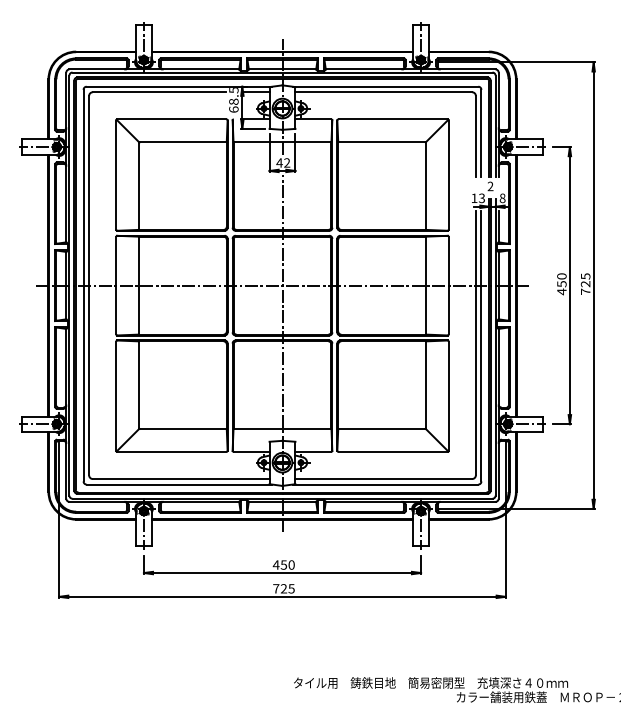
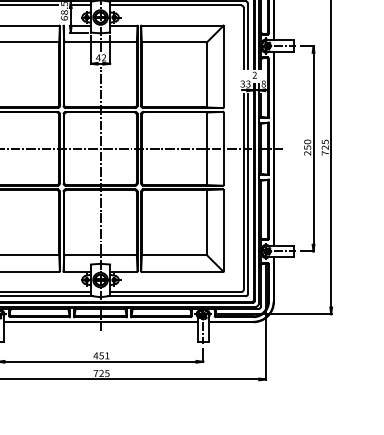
text: (474, 198) -> (242, 84), 13 -> 33
text: (561, 291) -> (307, 153), 450 -> 250
text: (291, 564) -> (107, 355), 450 -> 451

